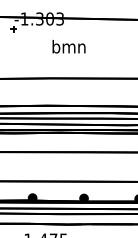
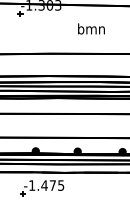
text: (69, 46) -> (91, 28), moved

